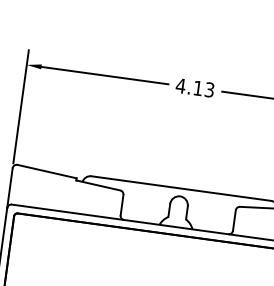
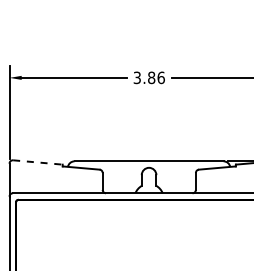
text: (194, 87) -> (148, 77), 4.13 -> 3.86
line: (46, 171) -> (37, 162), solid -> dashed

